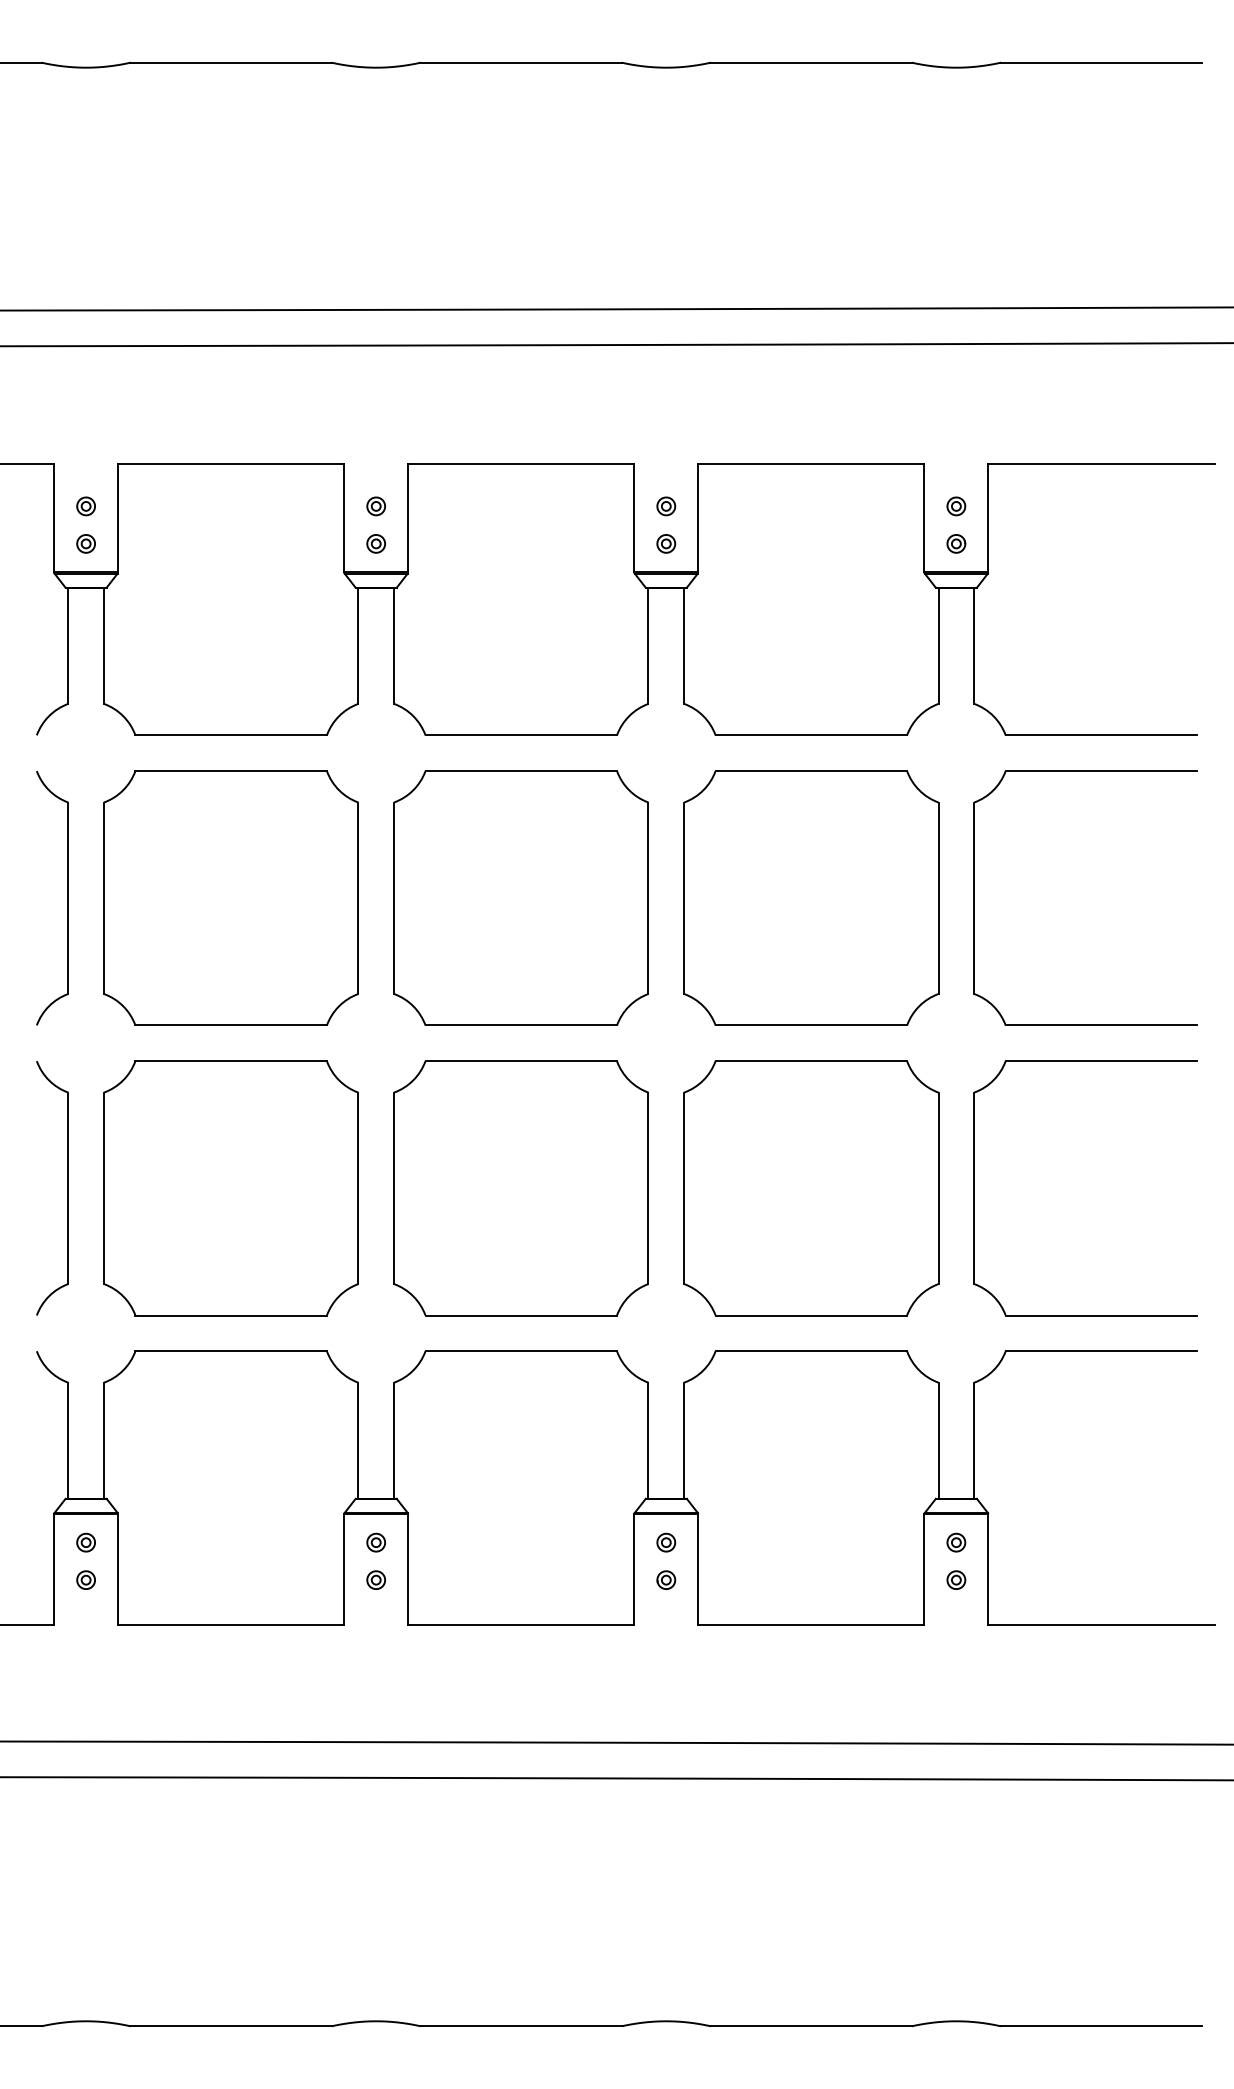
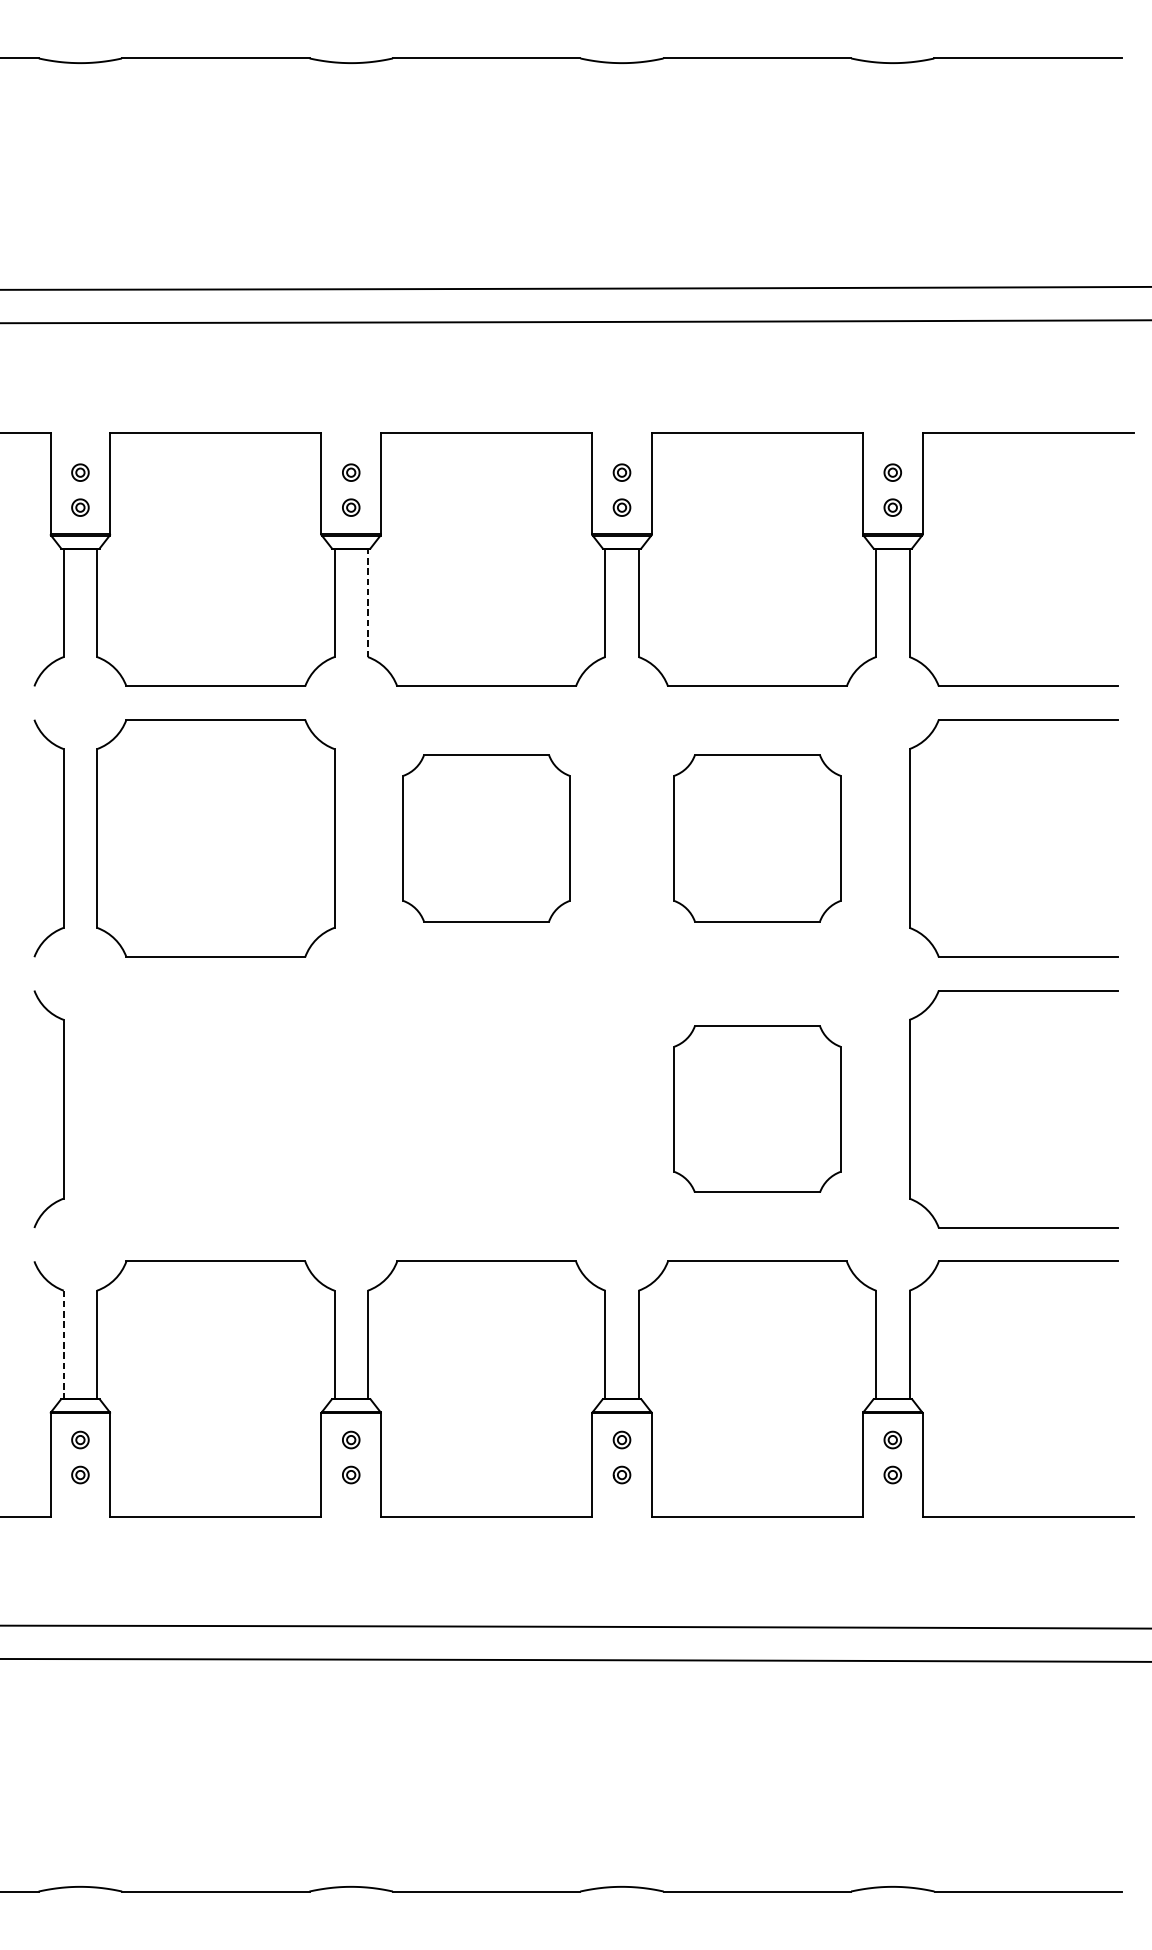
line: (394, 645) -> (368, 602), solid -> dashed
part: (520, 897) -> (485, 837), size x0.7
part: (811, 897) -> (757, 837), size x0.7
part: (230, 1188) -> (215, 1109), removed
part: (520, 1188) -> (485, 1109), removed
part: (811, 1188) -> (757, 1109), size x0.7
line: (68, 1440) -> (63, 1344), solid -> dashed

